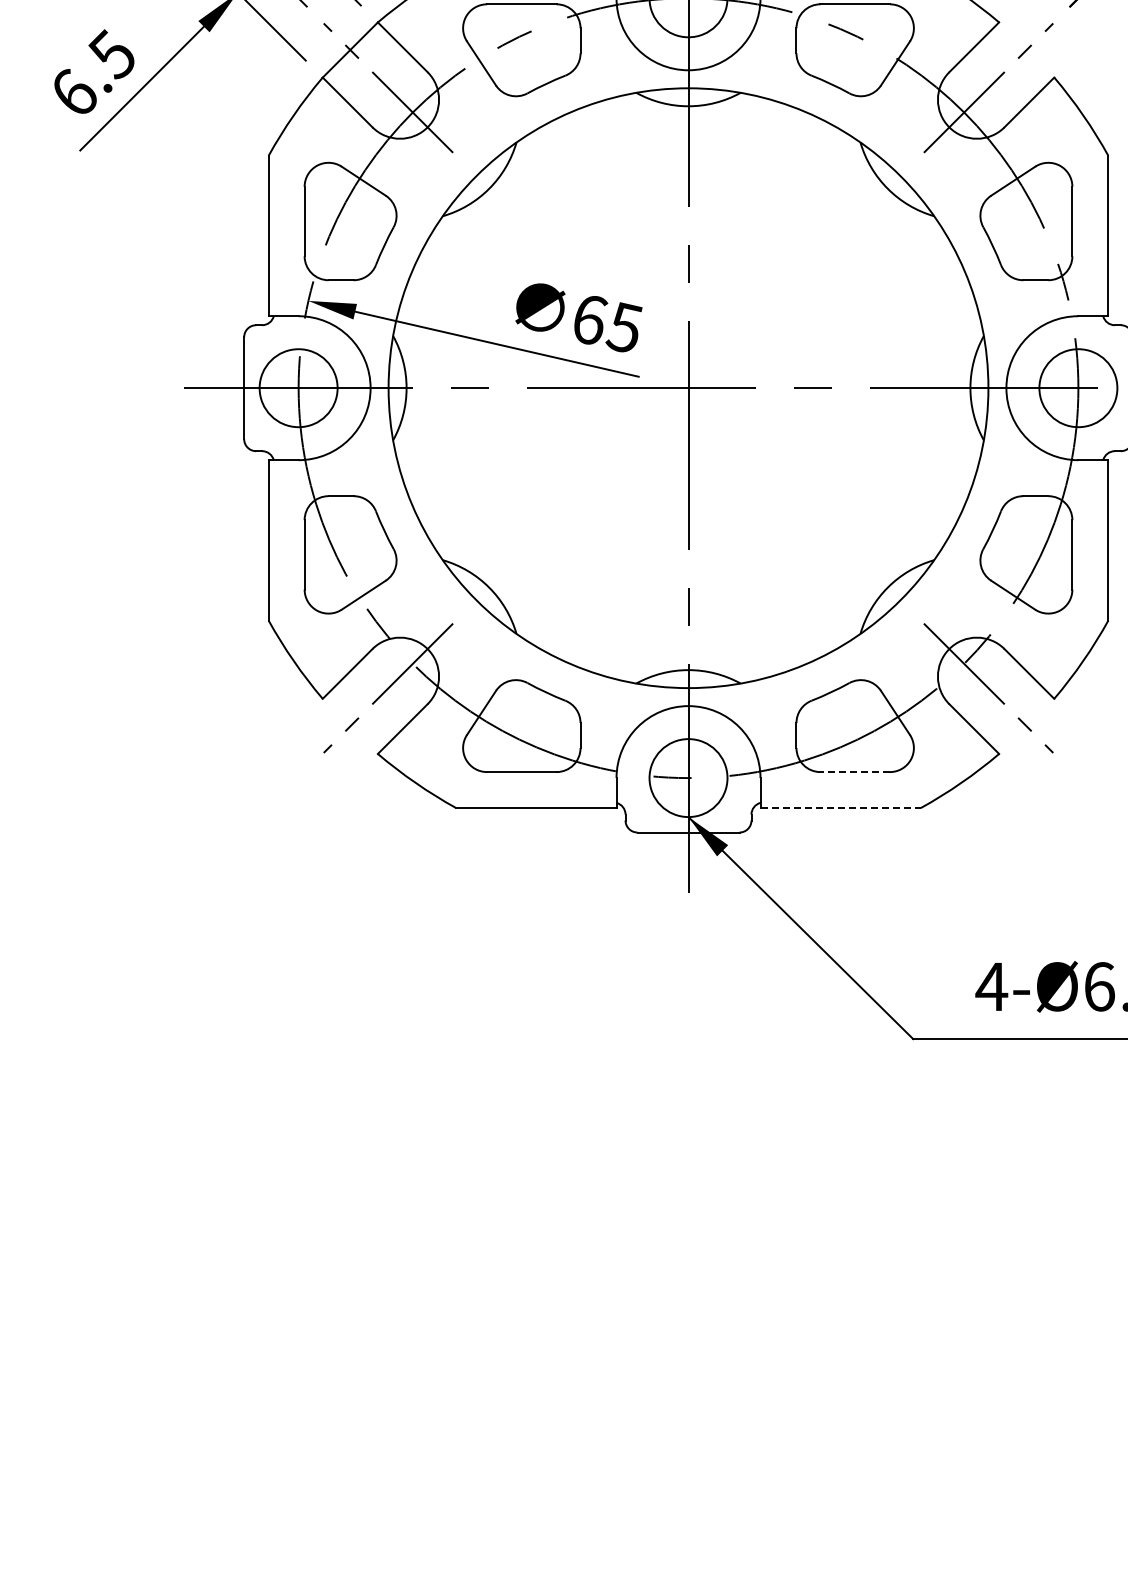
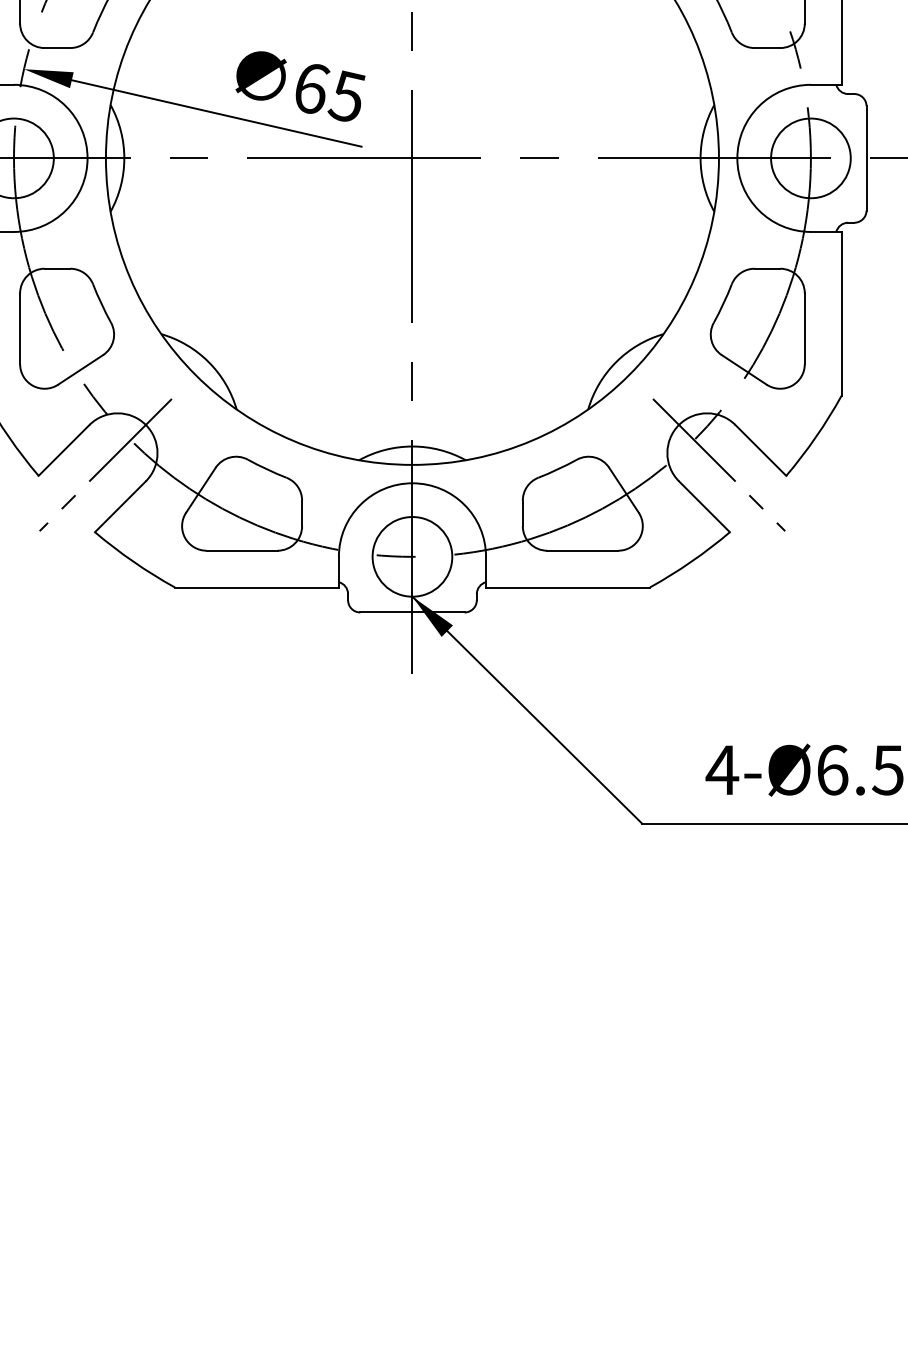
line: (855, 772) -> (583, 551), dashed -> solid
line: (841, 808) -> (568, 587), dashed -> solid

